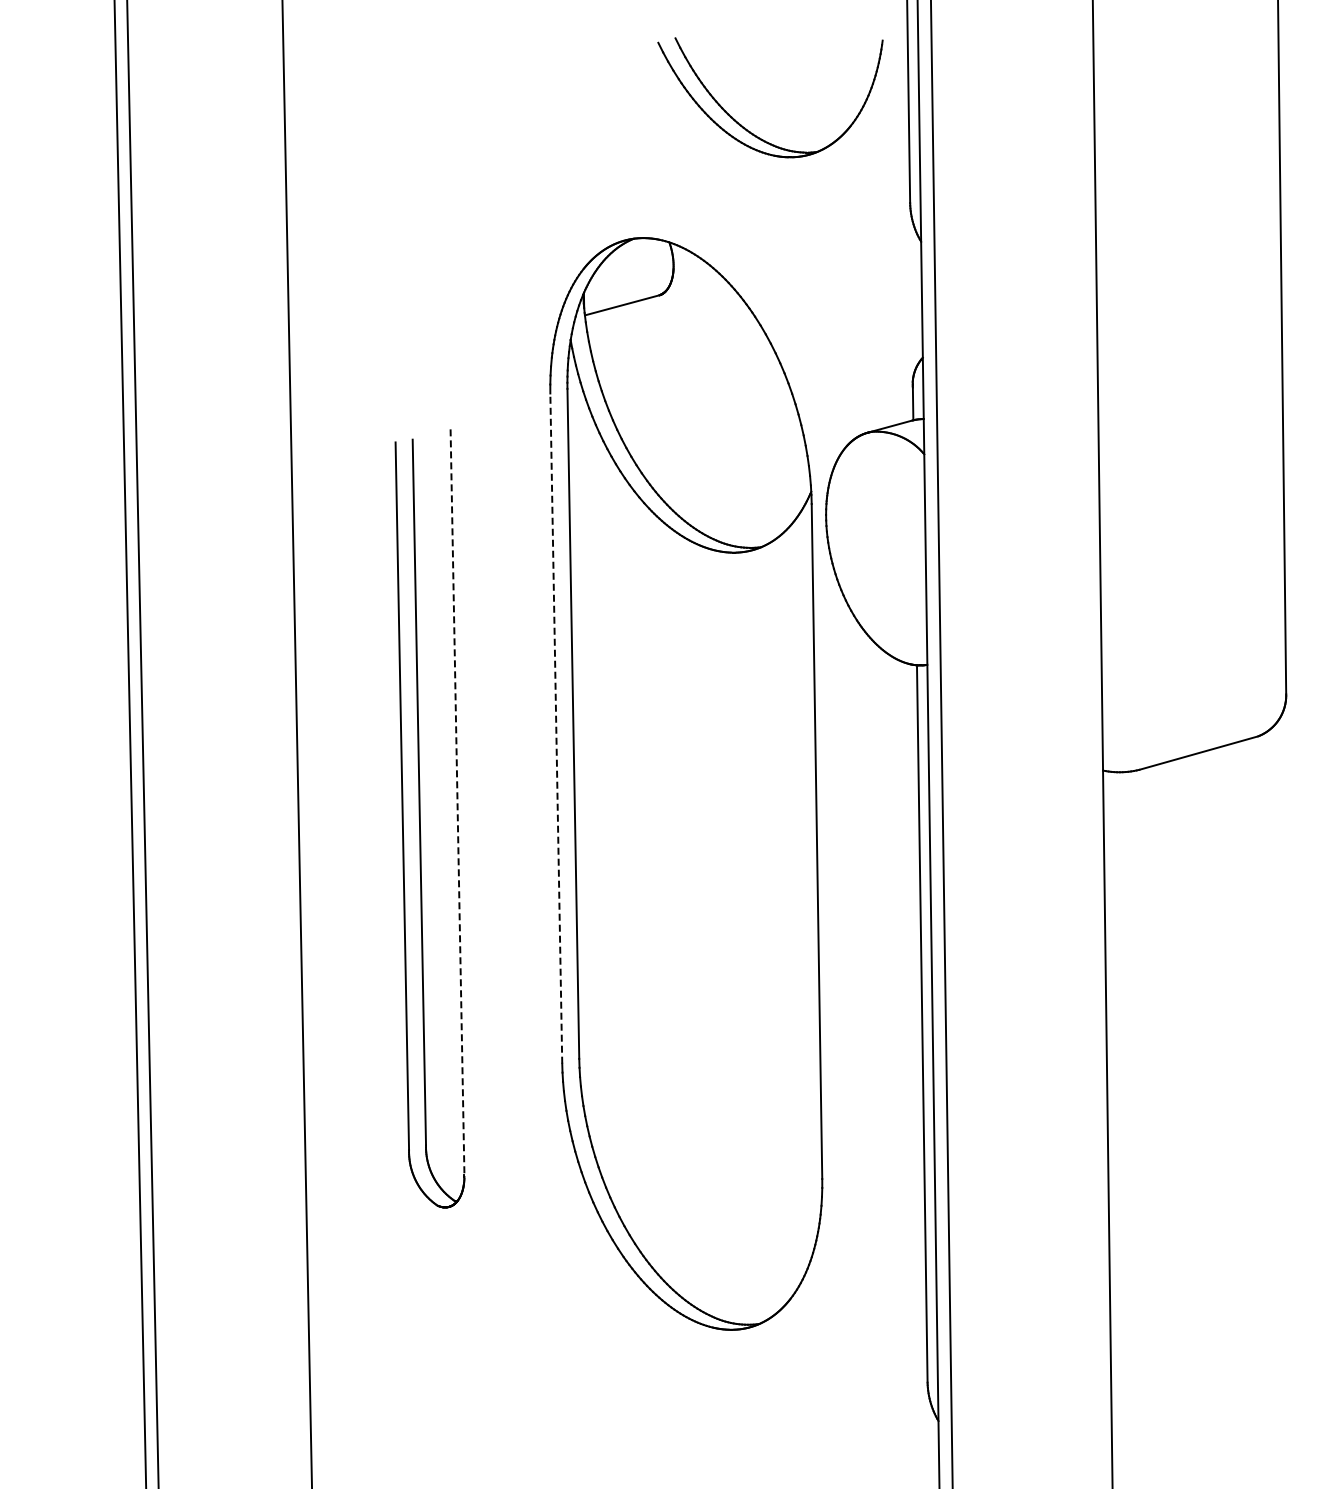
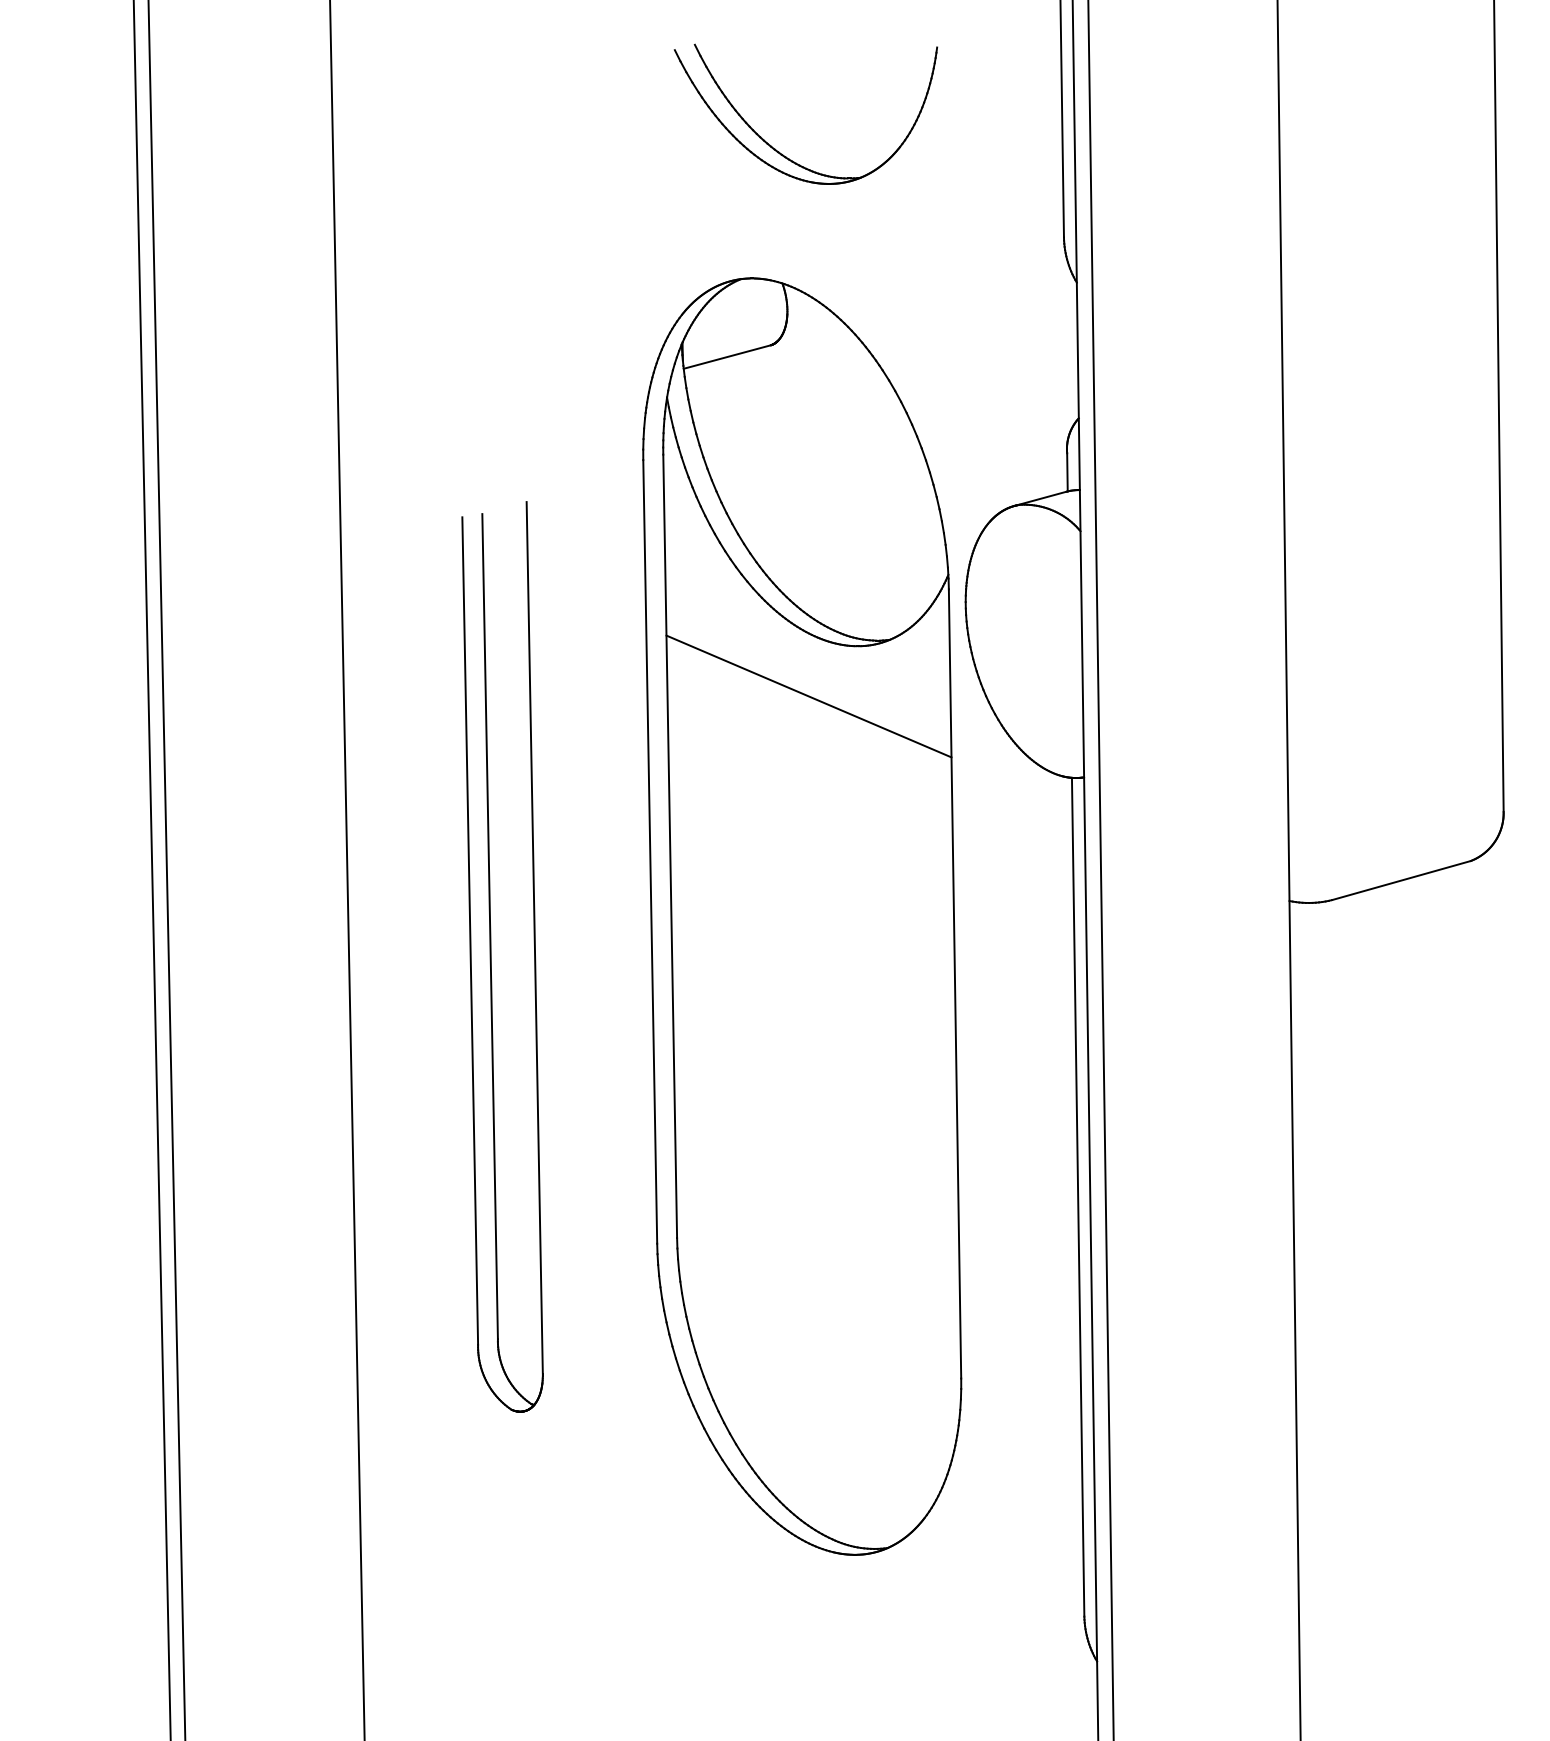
part: (746, 128) -> (777, 150), moved
line: (691, 595) -> (808, 696), added
line: (556, 728) -> (650, 851), dashed -> solid
line: (457, 802) -> (534, 938), dashed -> solid

